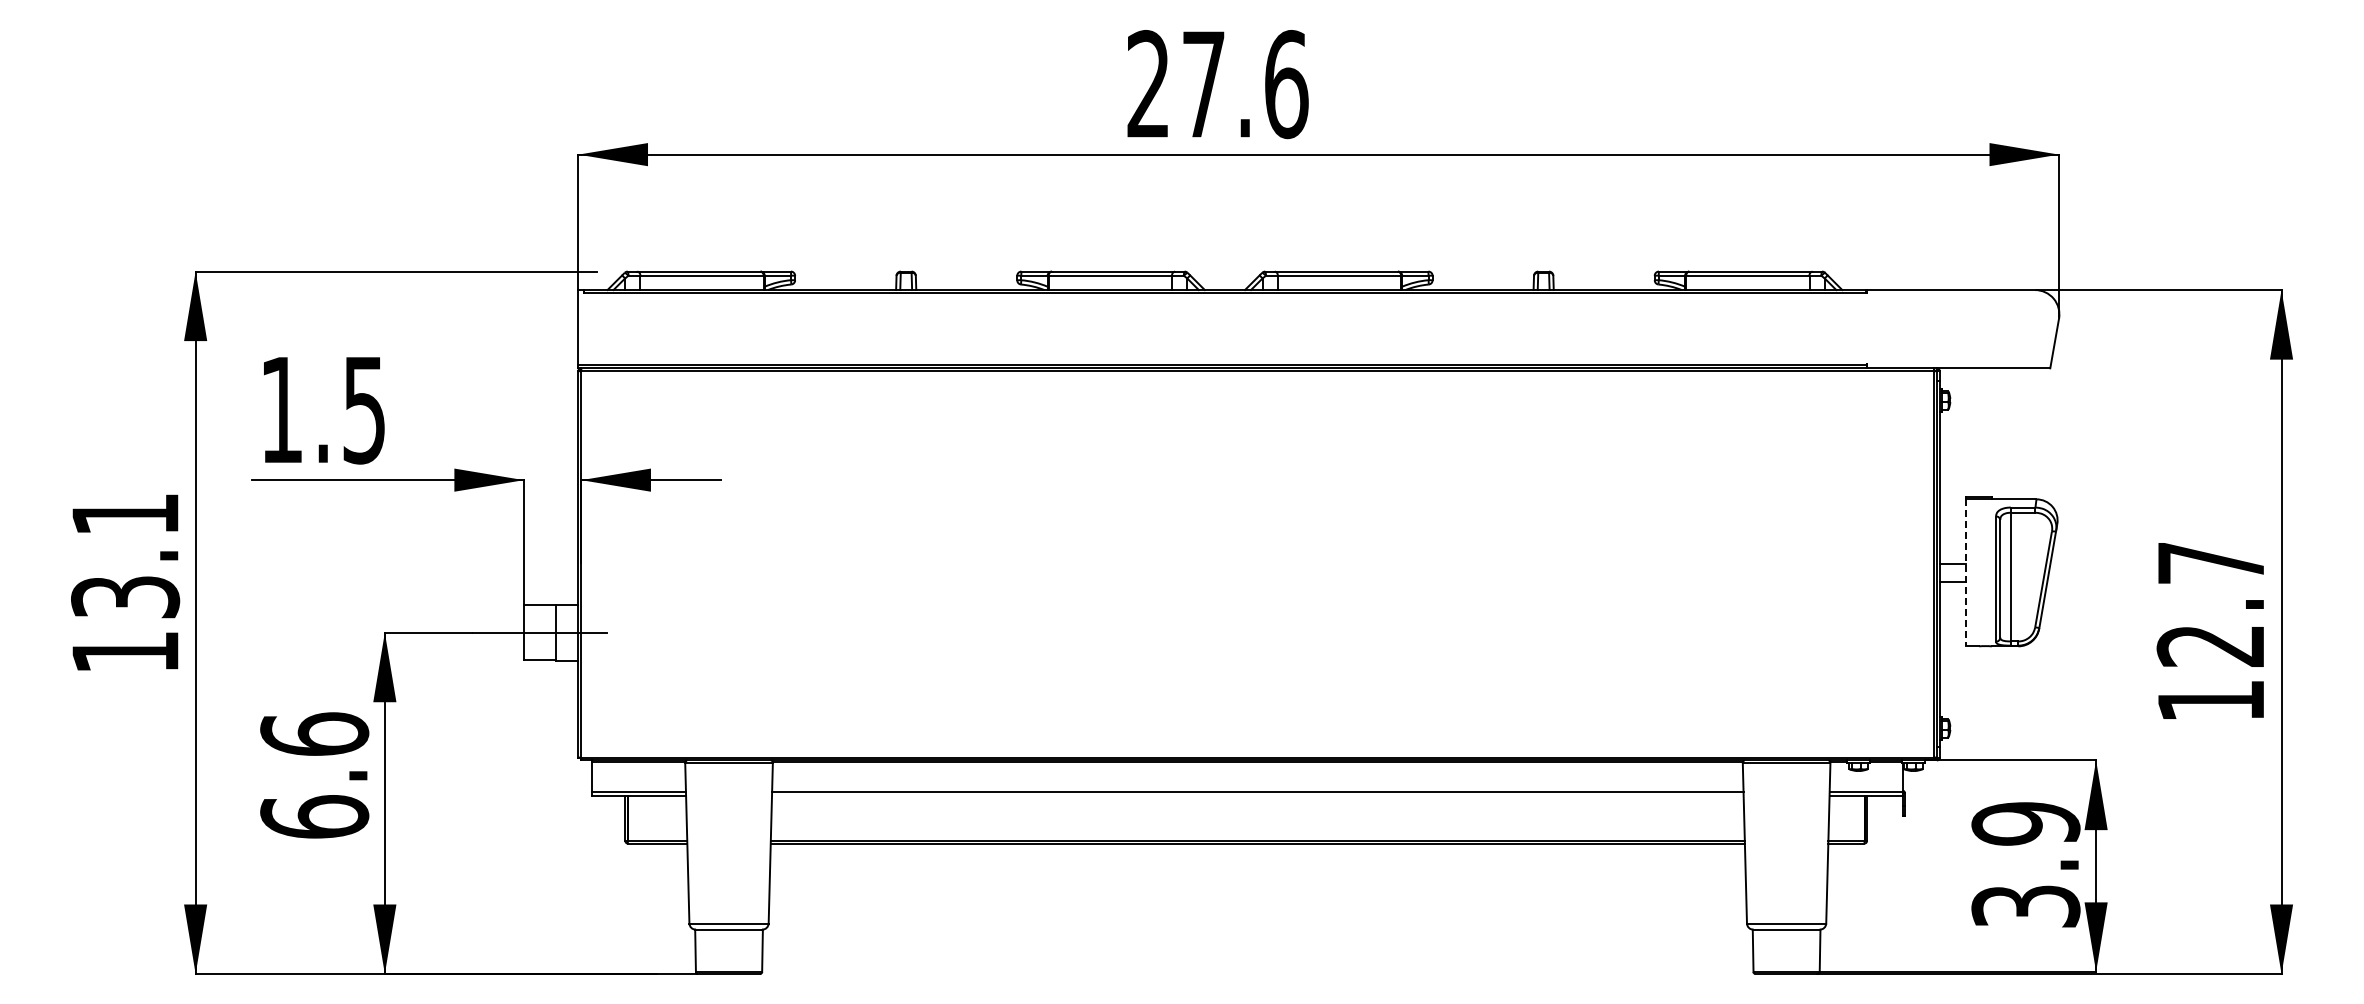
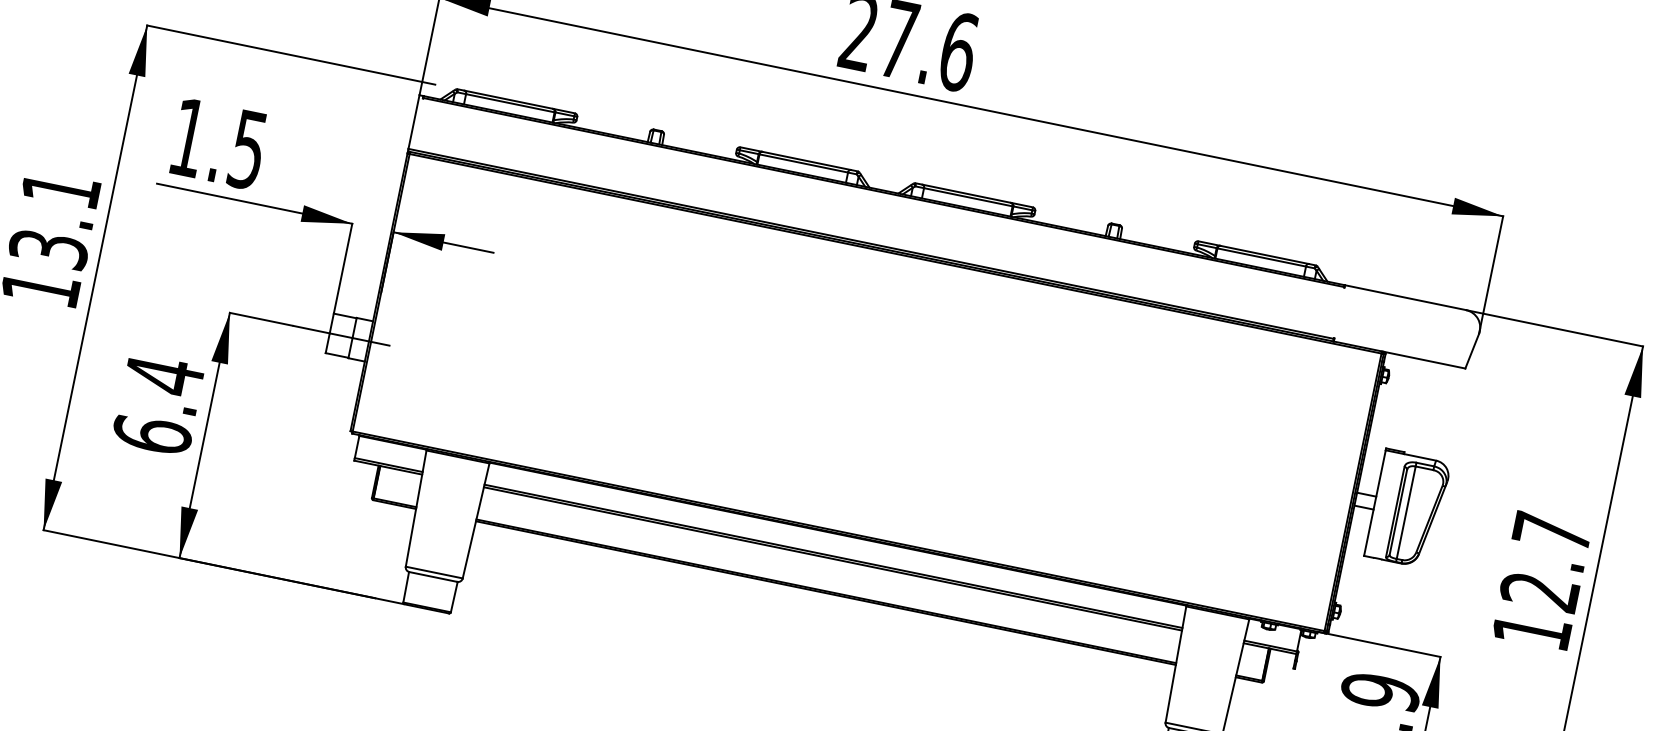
line: (1966, 573) -> (1374, 503), dashed -> solid
text: (314, 734) -> (164, 375), 6.6 -> 6.4
line: (1257, 796) -> (832, 559), added

